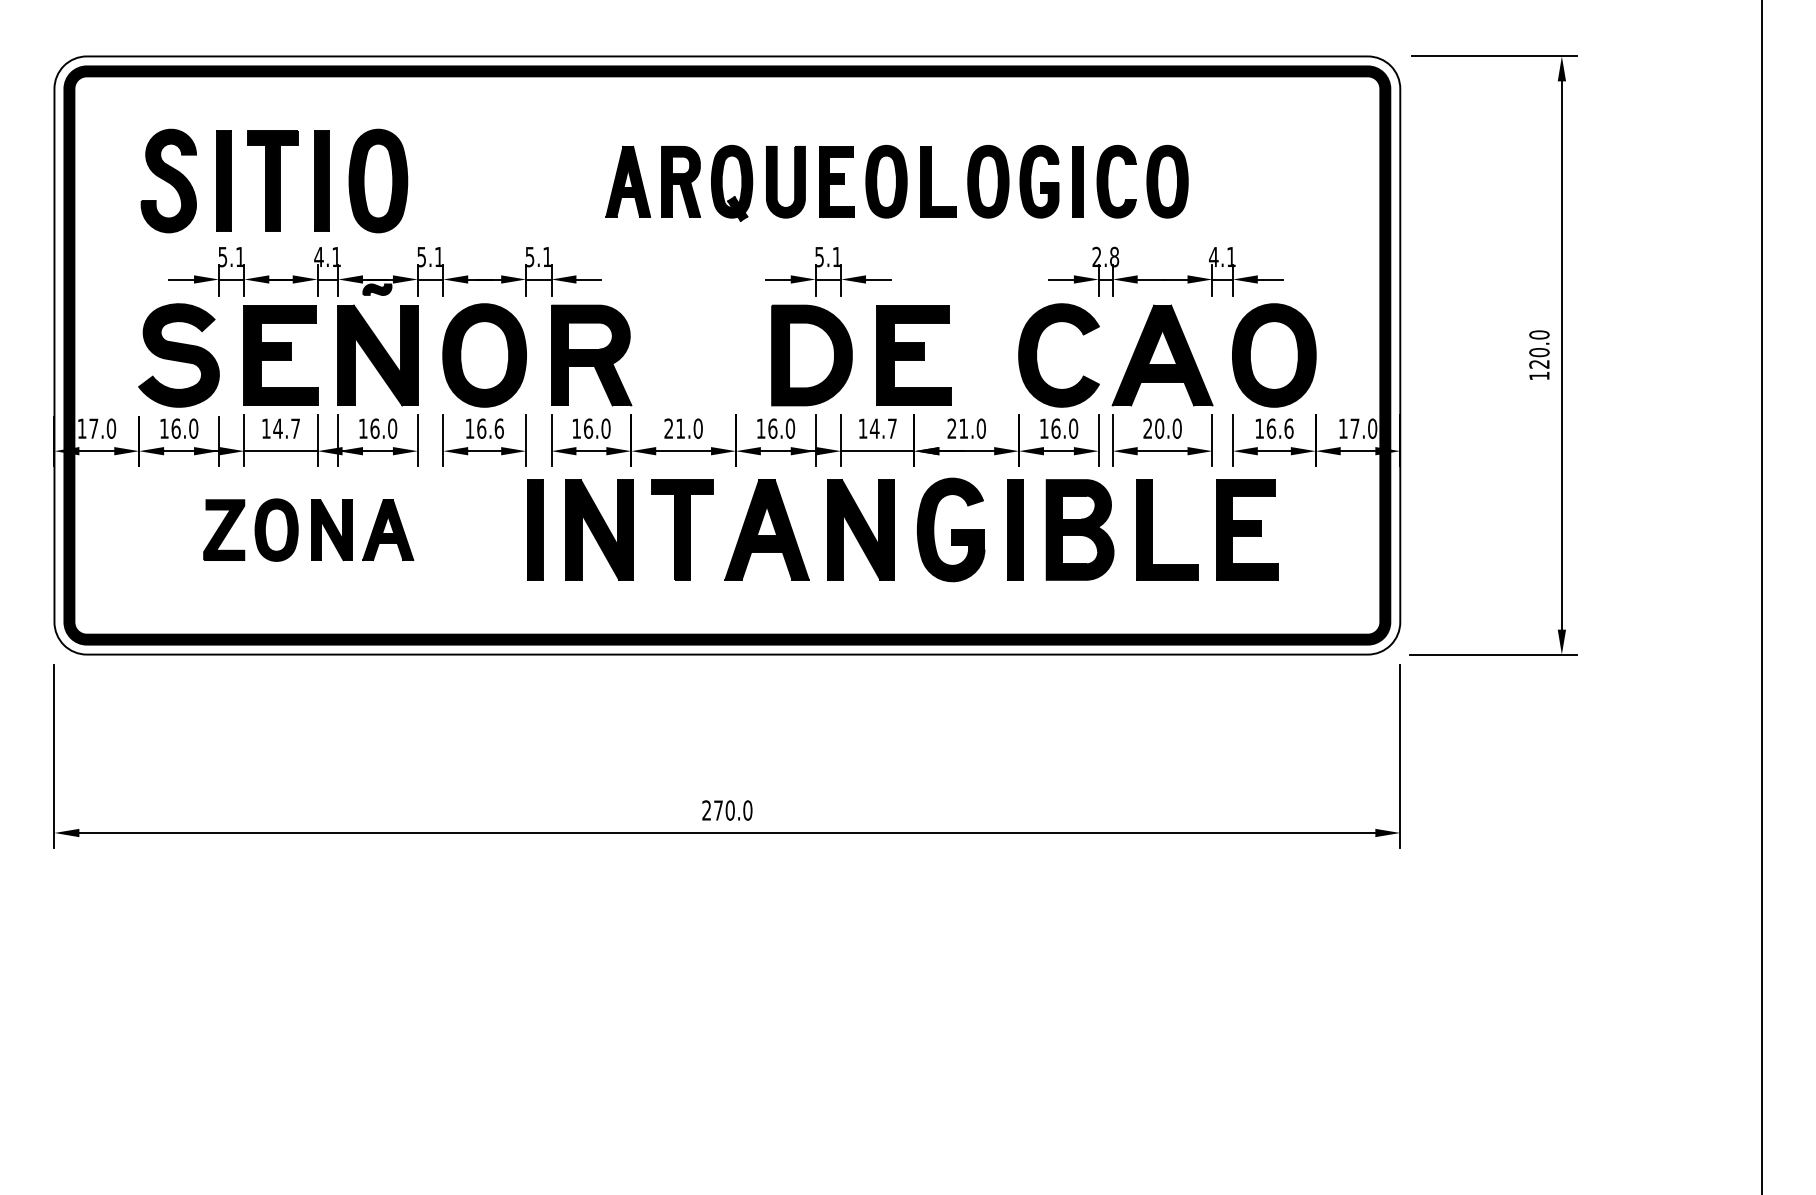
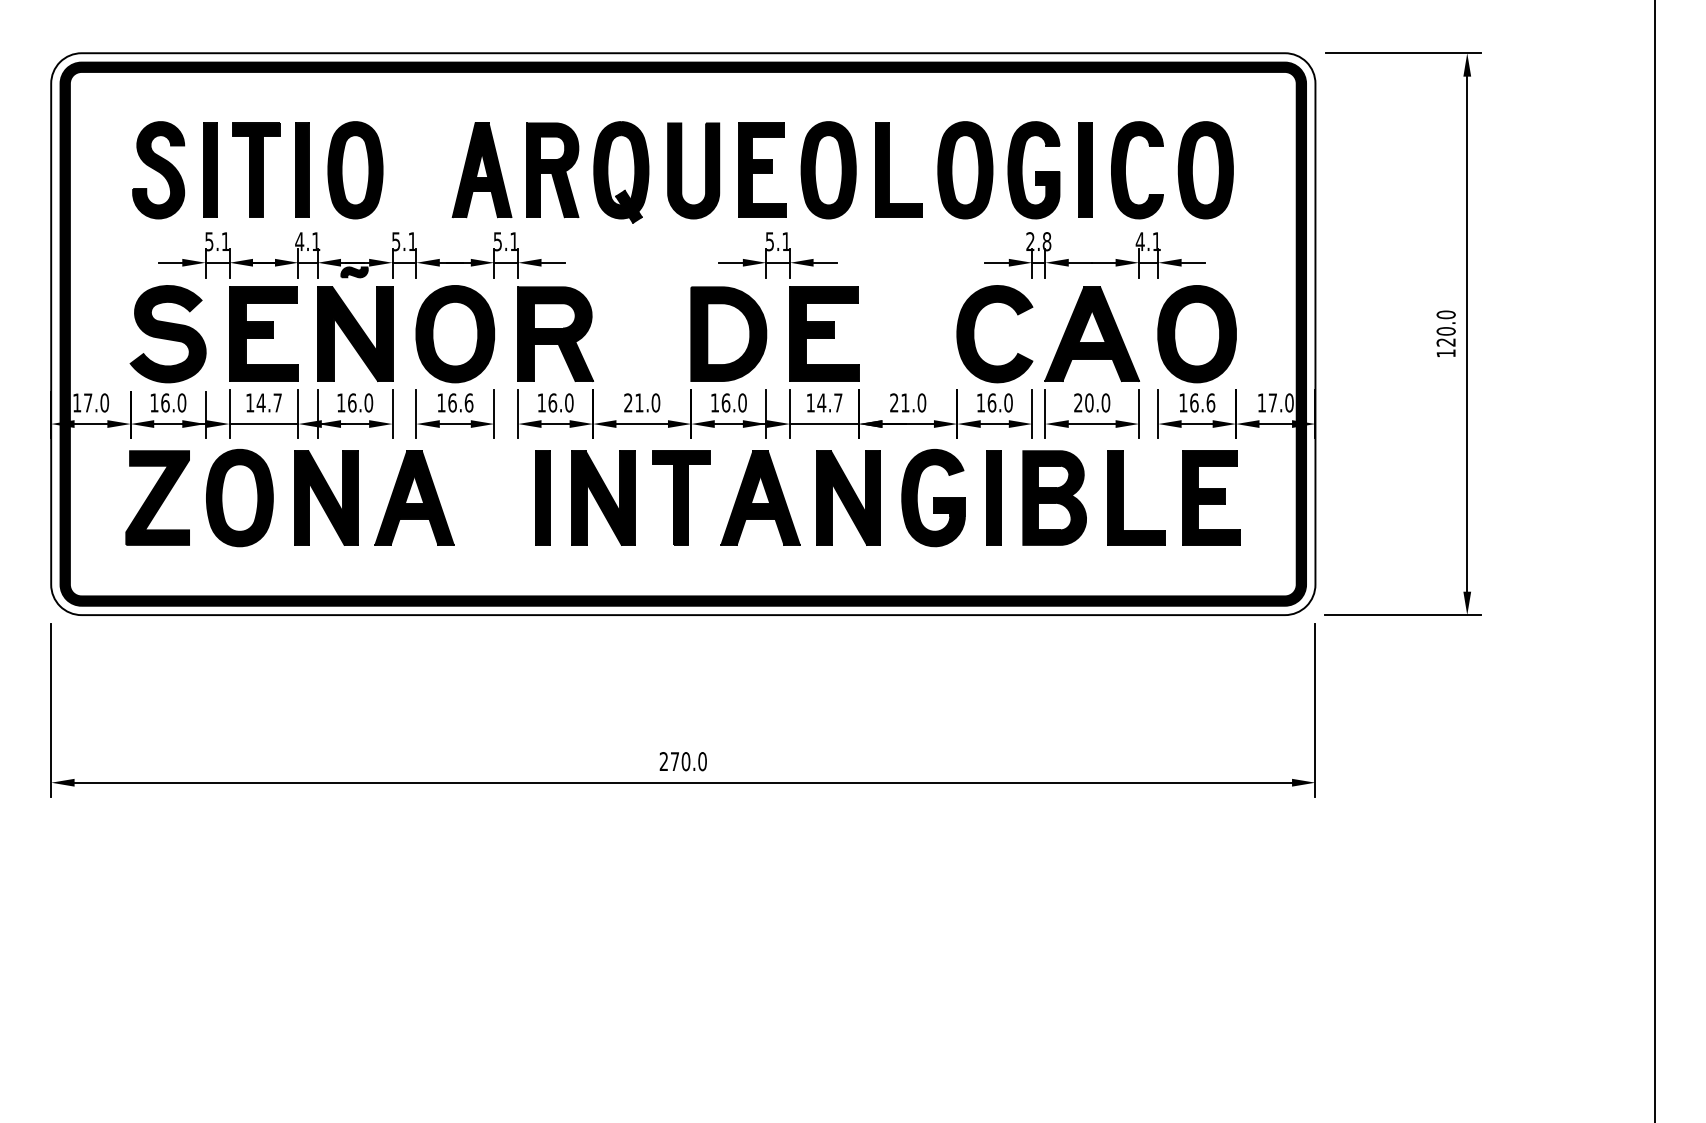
part: (896, 183) -> (842, 172), size x1.43
part: (853, 354) -> (767, 333), moved
part: (308, 530) -> (289, 498), size x1.67
part: (894, 530) -> (880, 498), moved

